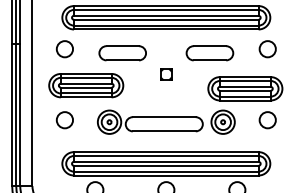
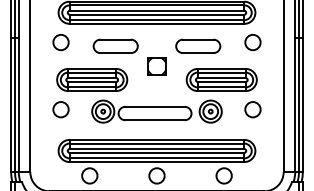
part: (165, 74) -> (156, 66), size x1.67
part: (86, 85) -> (92, 79), moved
part: (245, 88) -> (221, 79), moved

